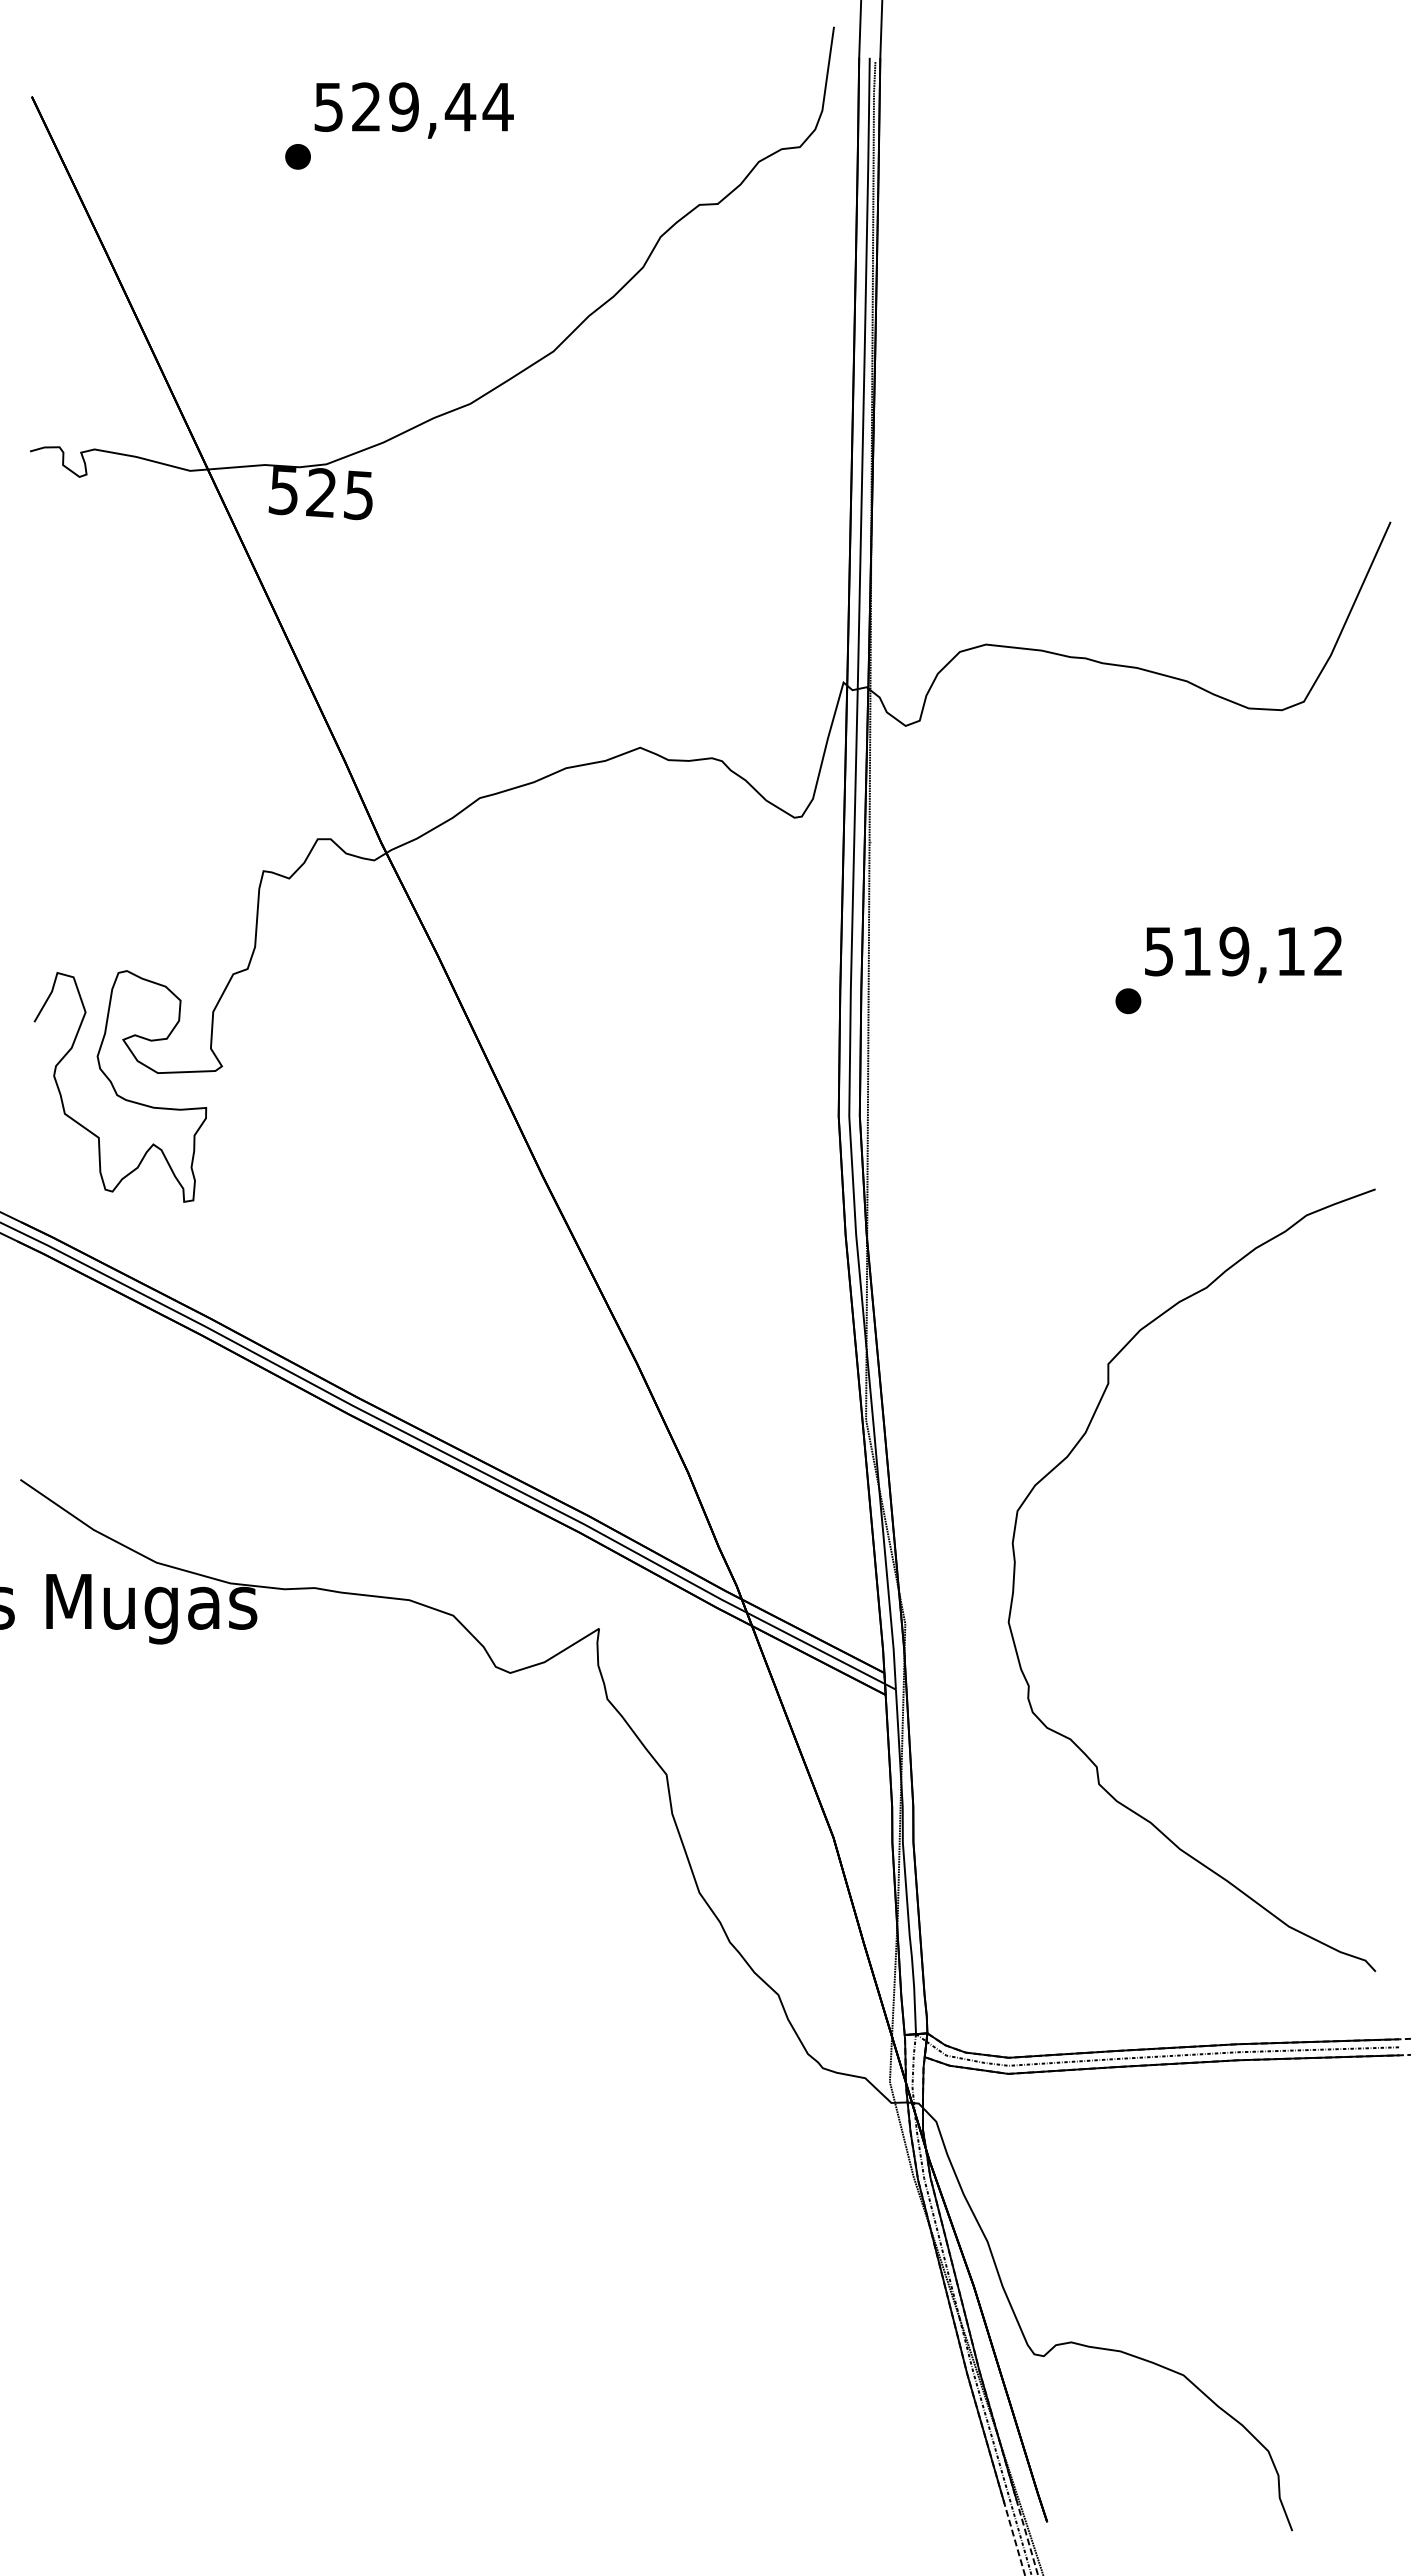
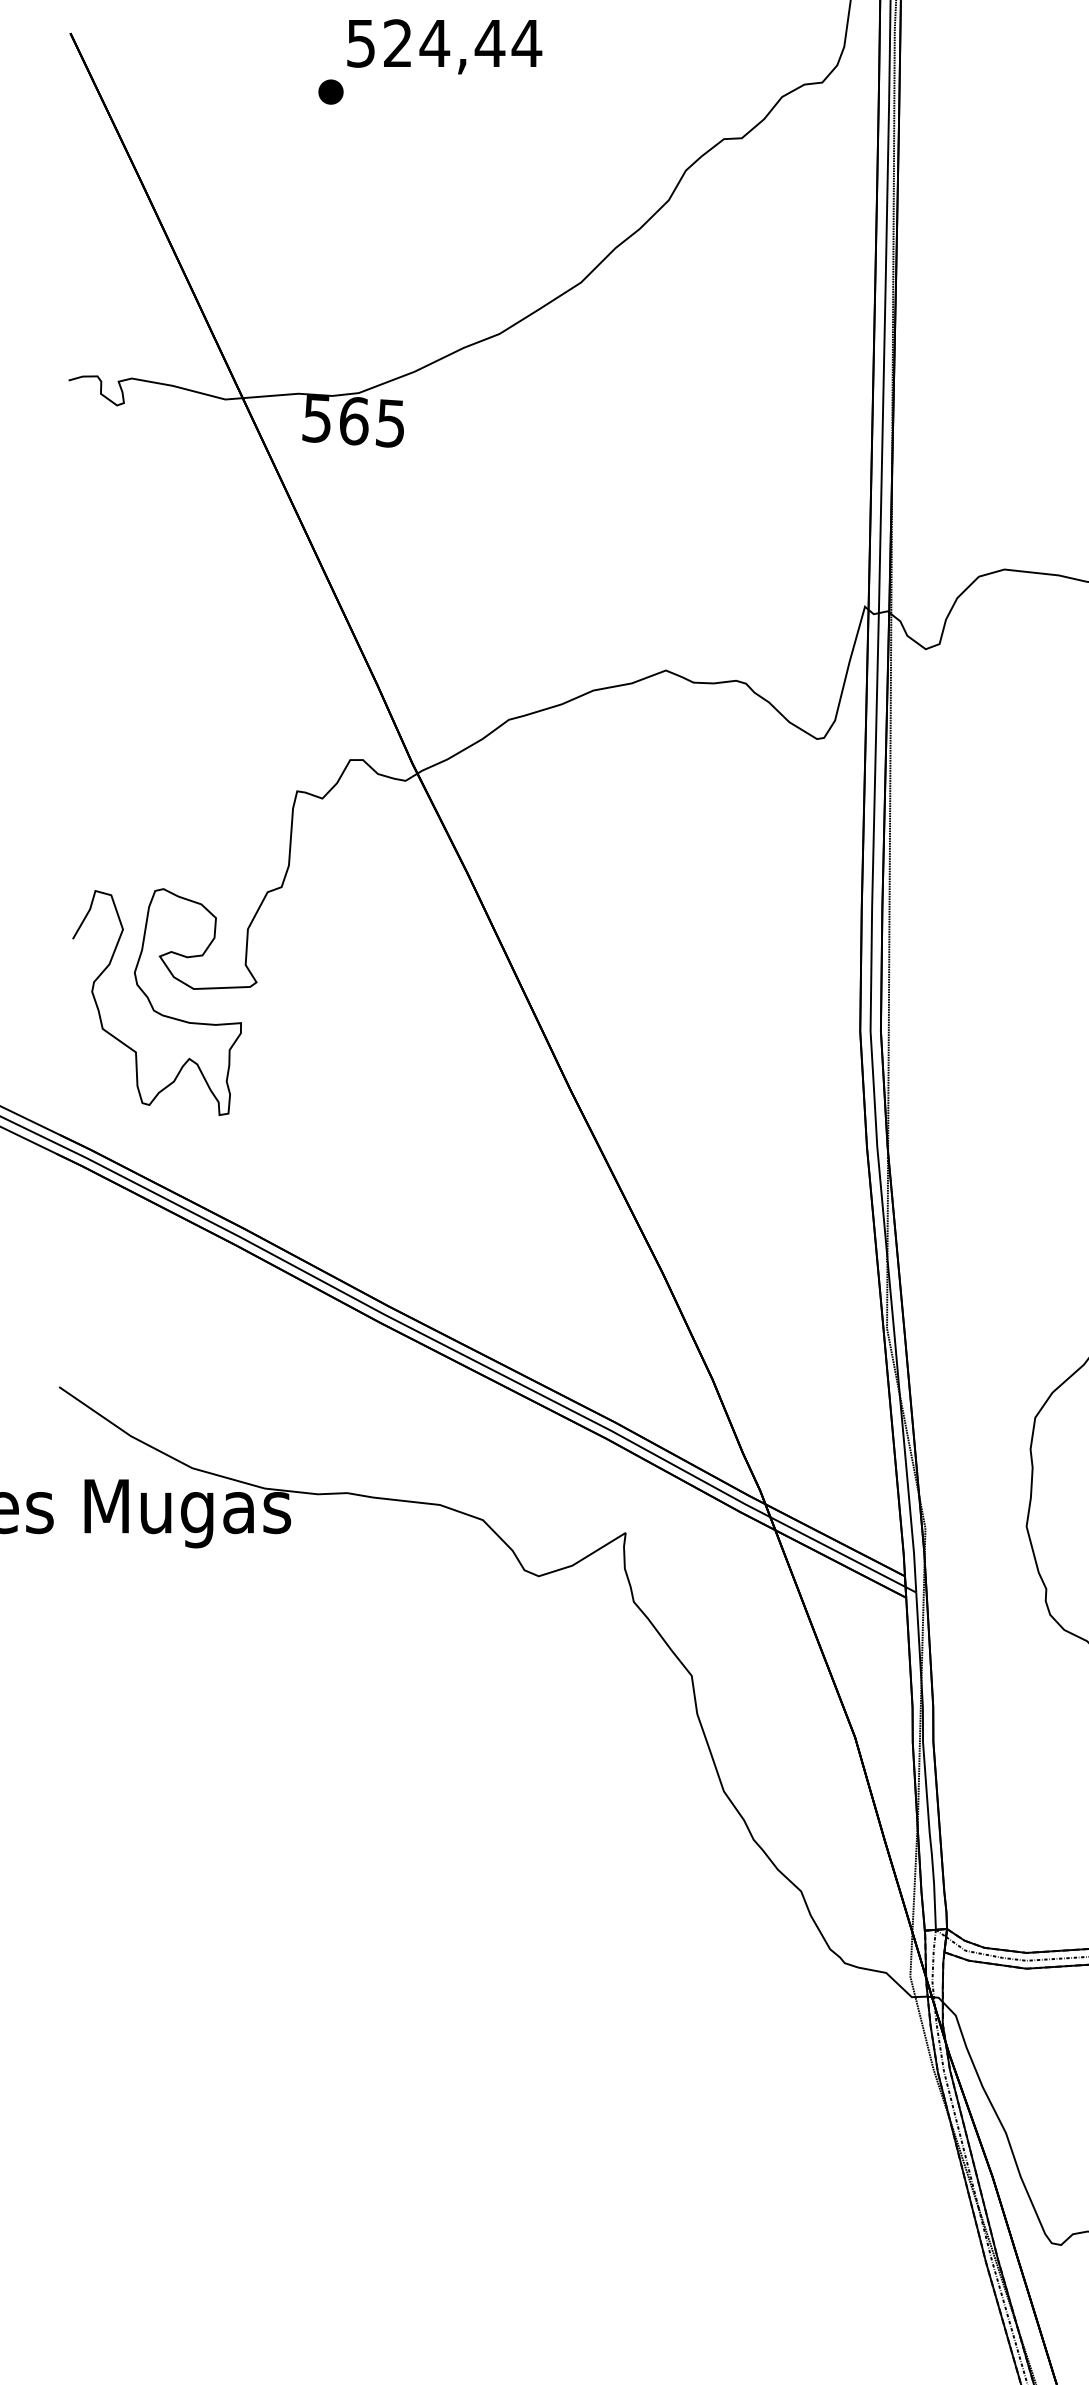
text: (403, 106) -> (434, 42), 529,44 -> 524,44
text: (321, 492) -> (353, 420), 525 -> 565

